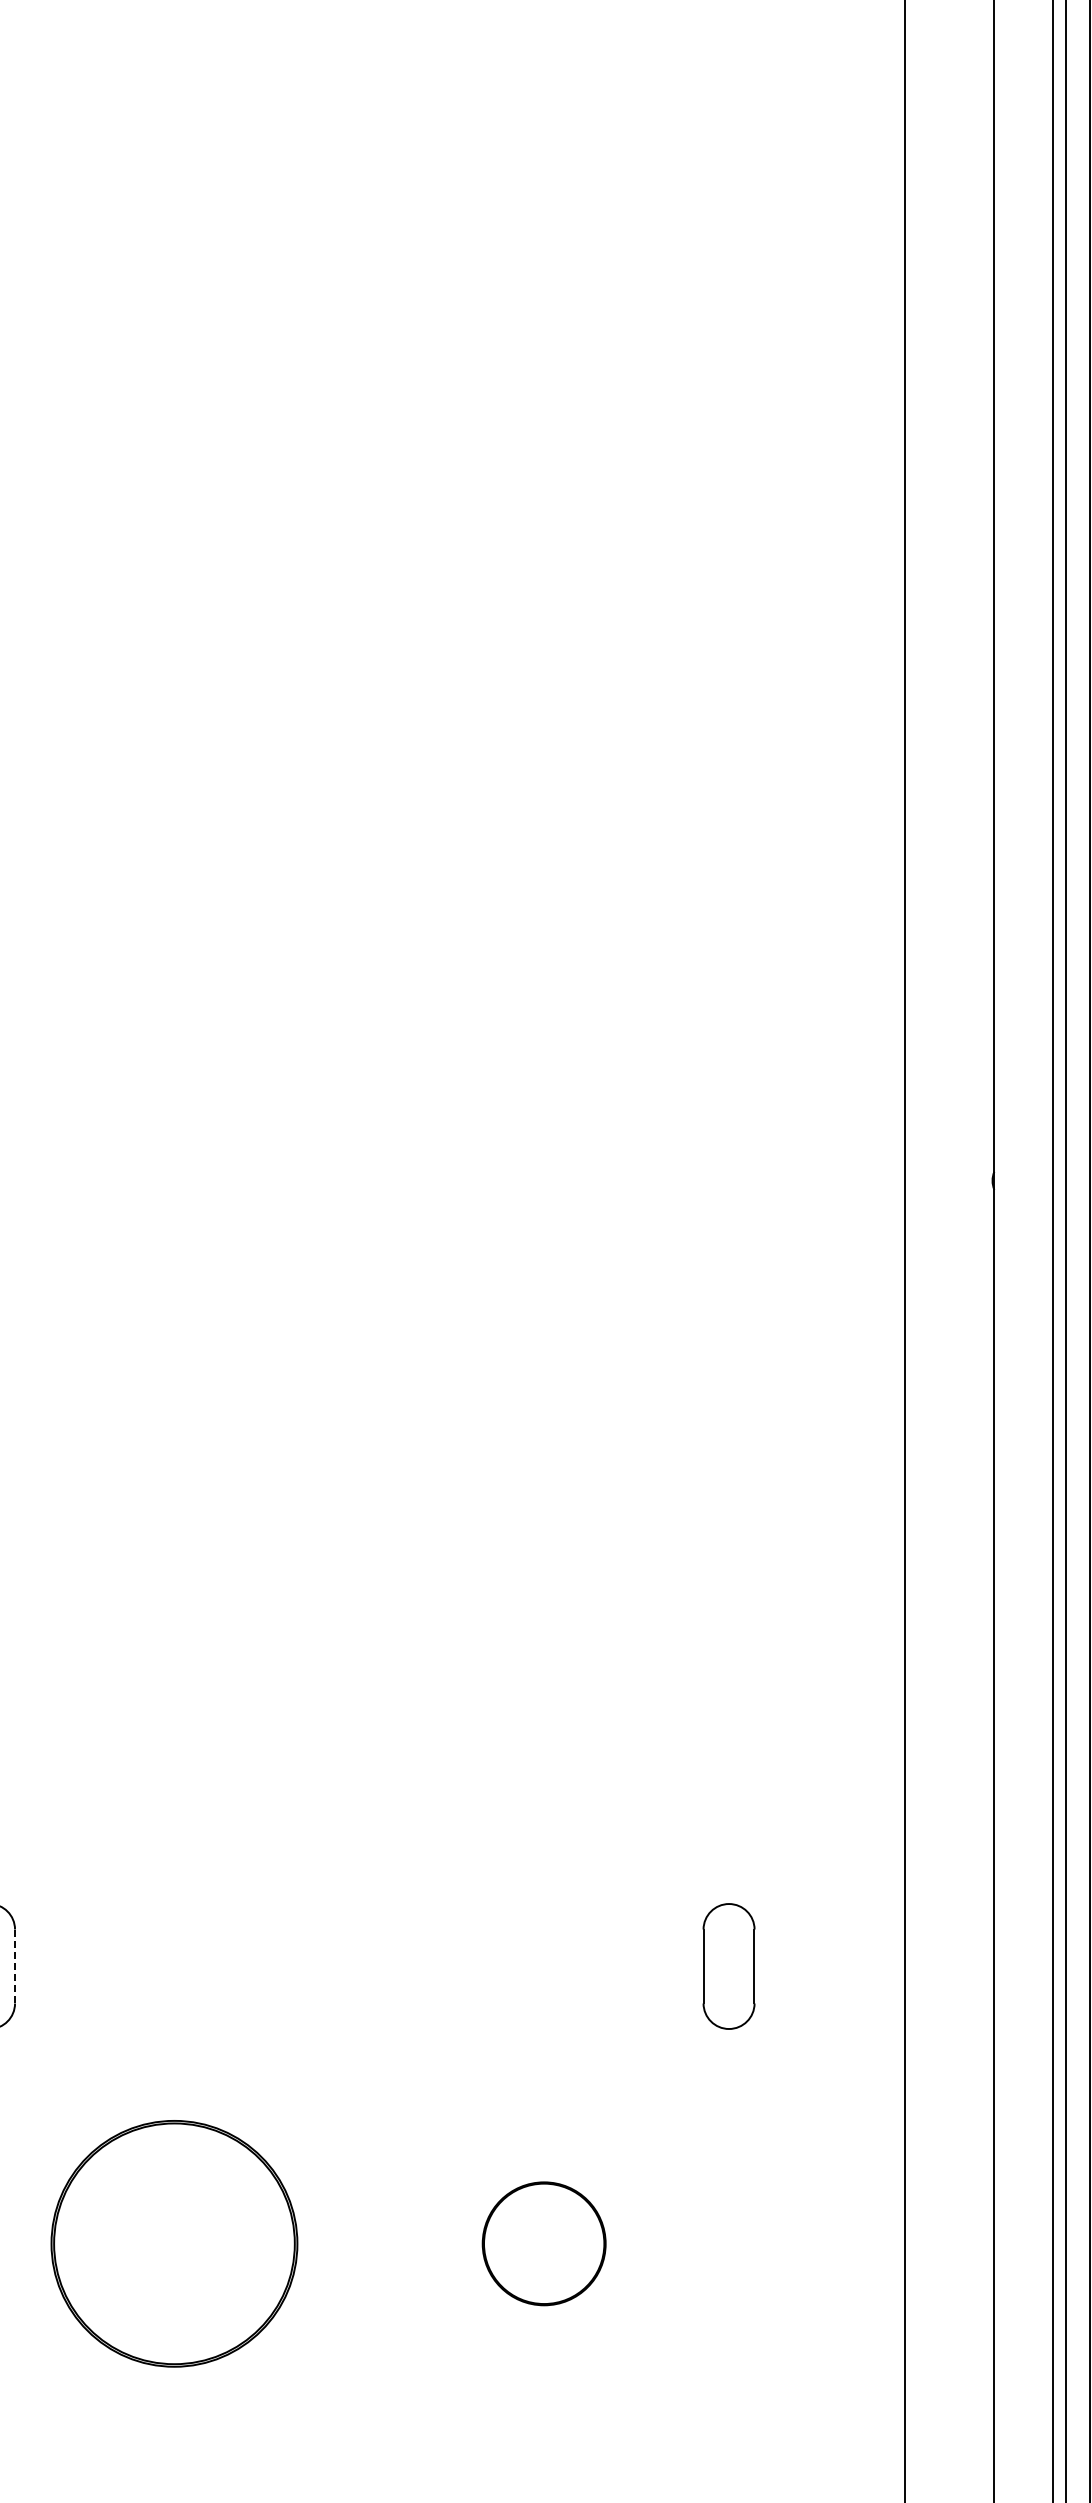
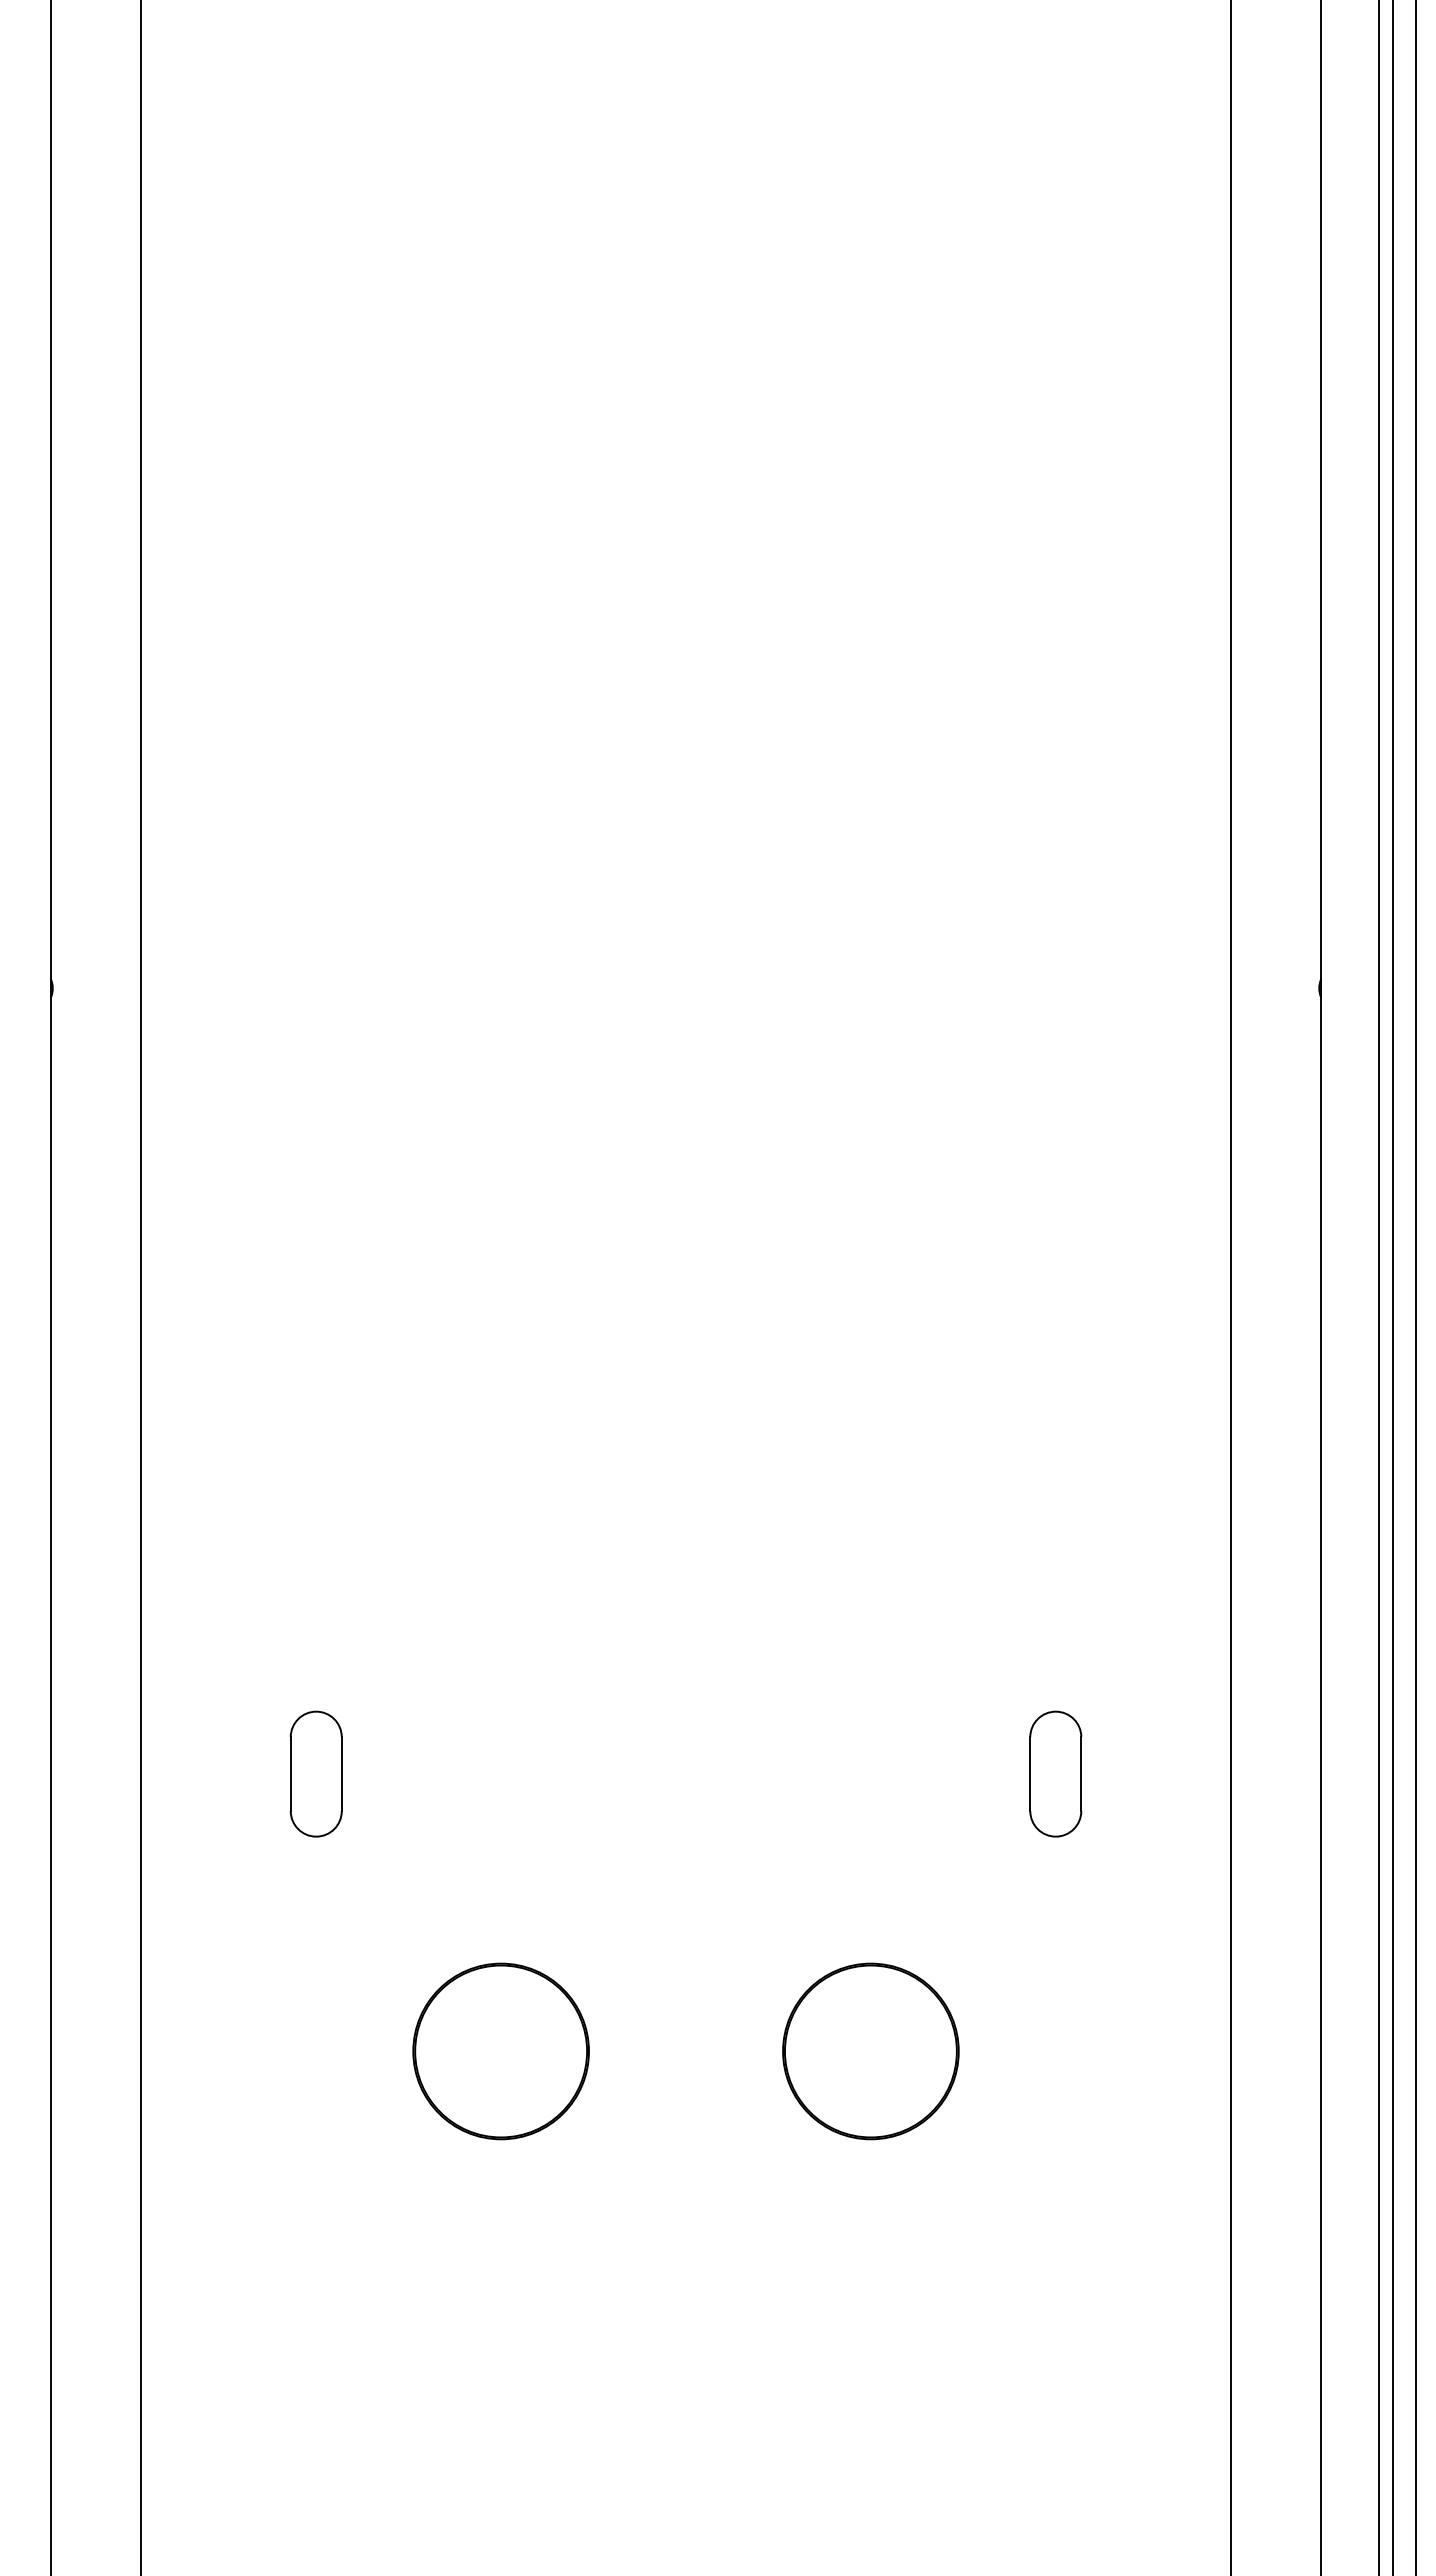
line: (14, 1966) -> (341, 1774), dashed -> solid
part: (173, 2243) -> (500, 2051), size x0.71
part: (543, 2243) -> (870, 2051), size x1.43

